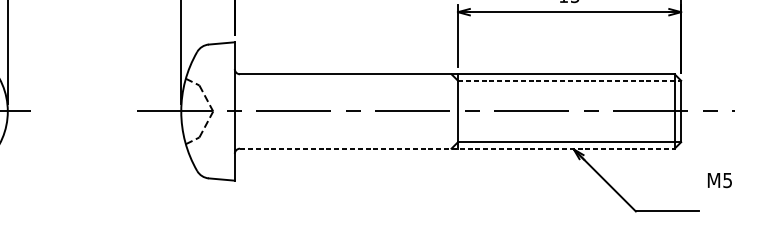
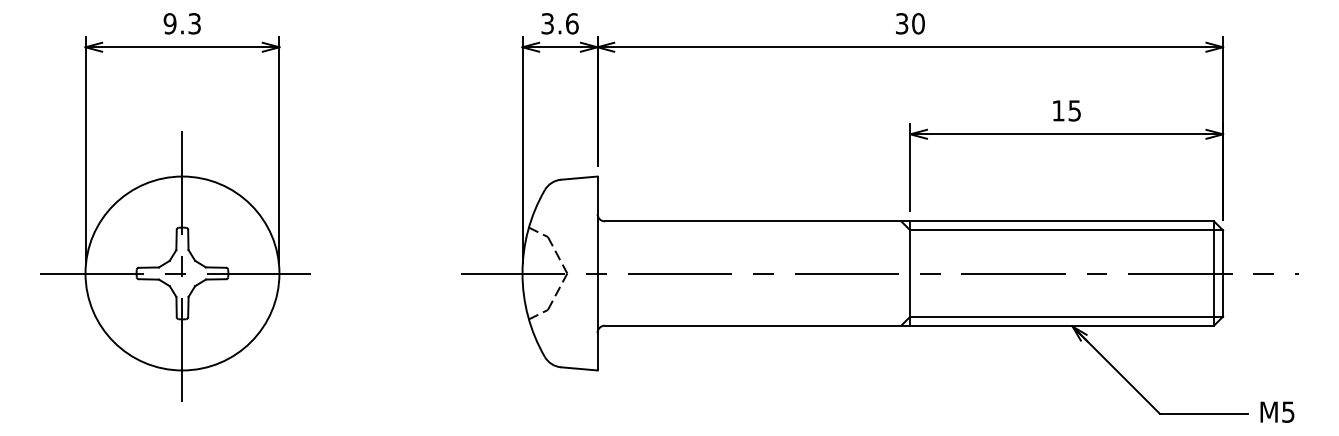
line: (570, 80) -> (1067, 230), dashed -> solid
line: (457, 148) -> (909, 325), dashed -> solid
text: (719, 179) -> (1277, 411), moved

